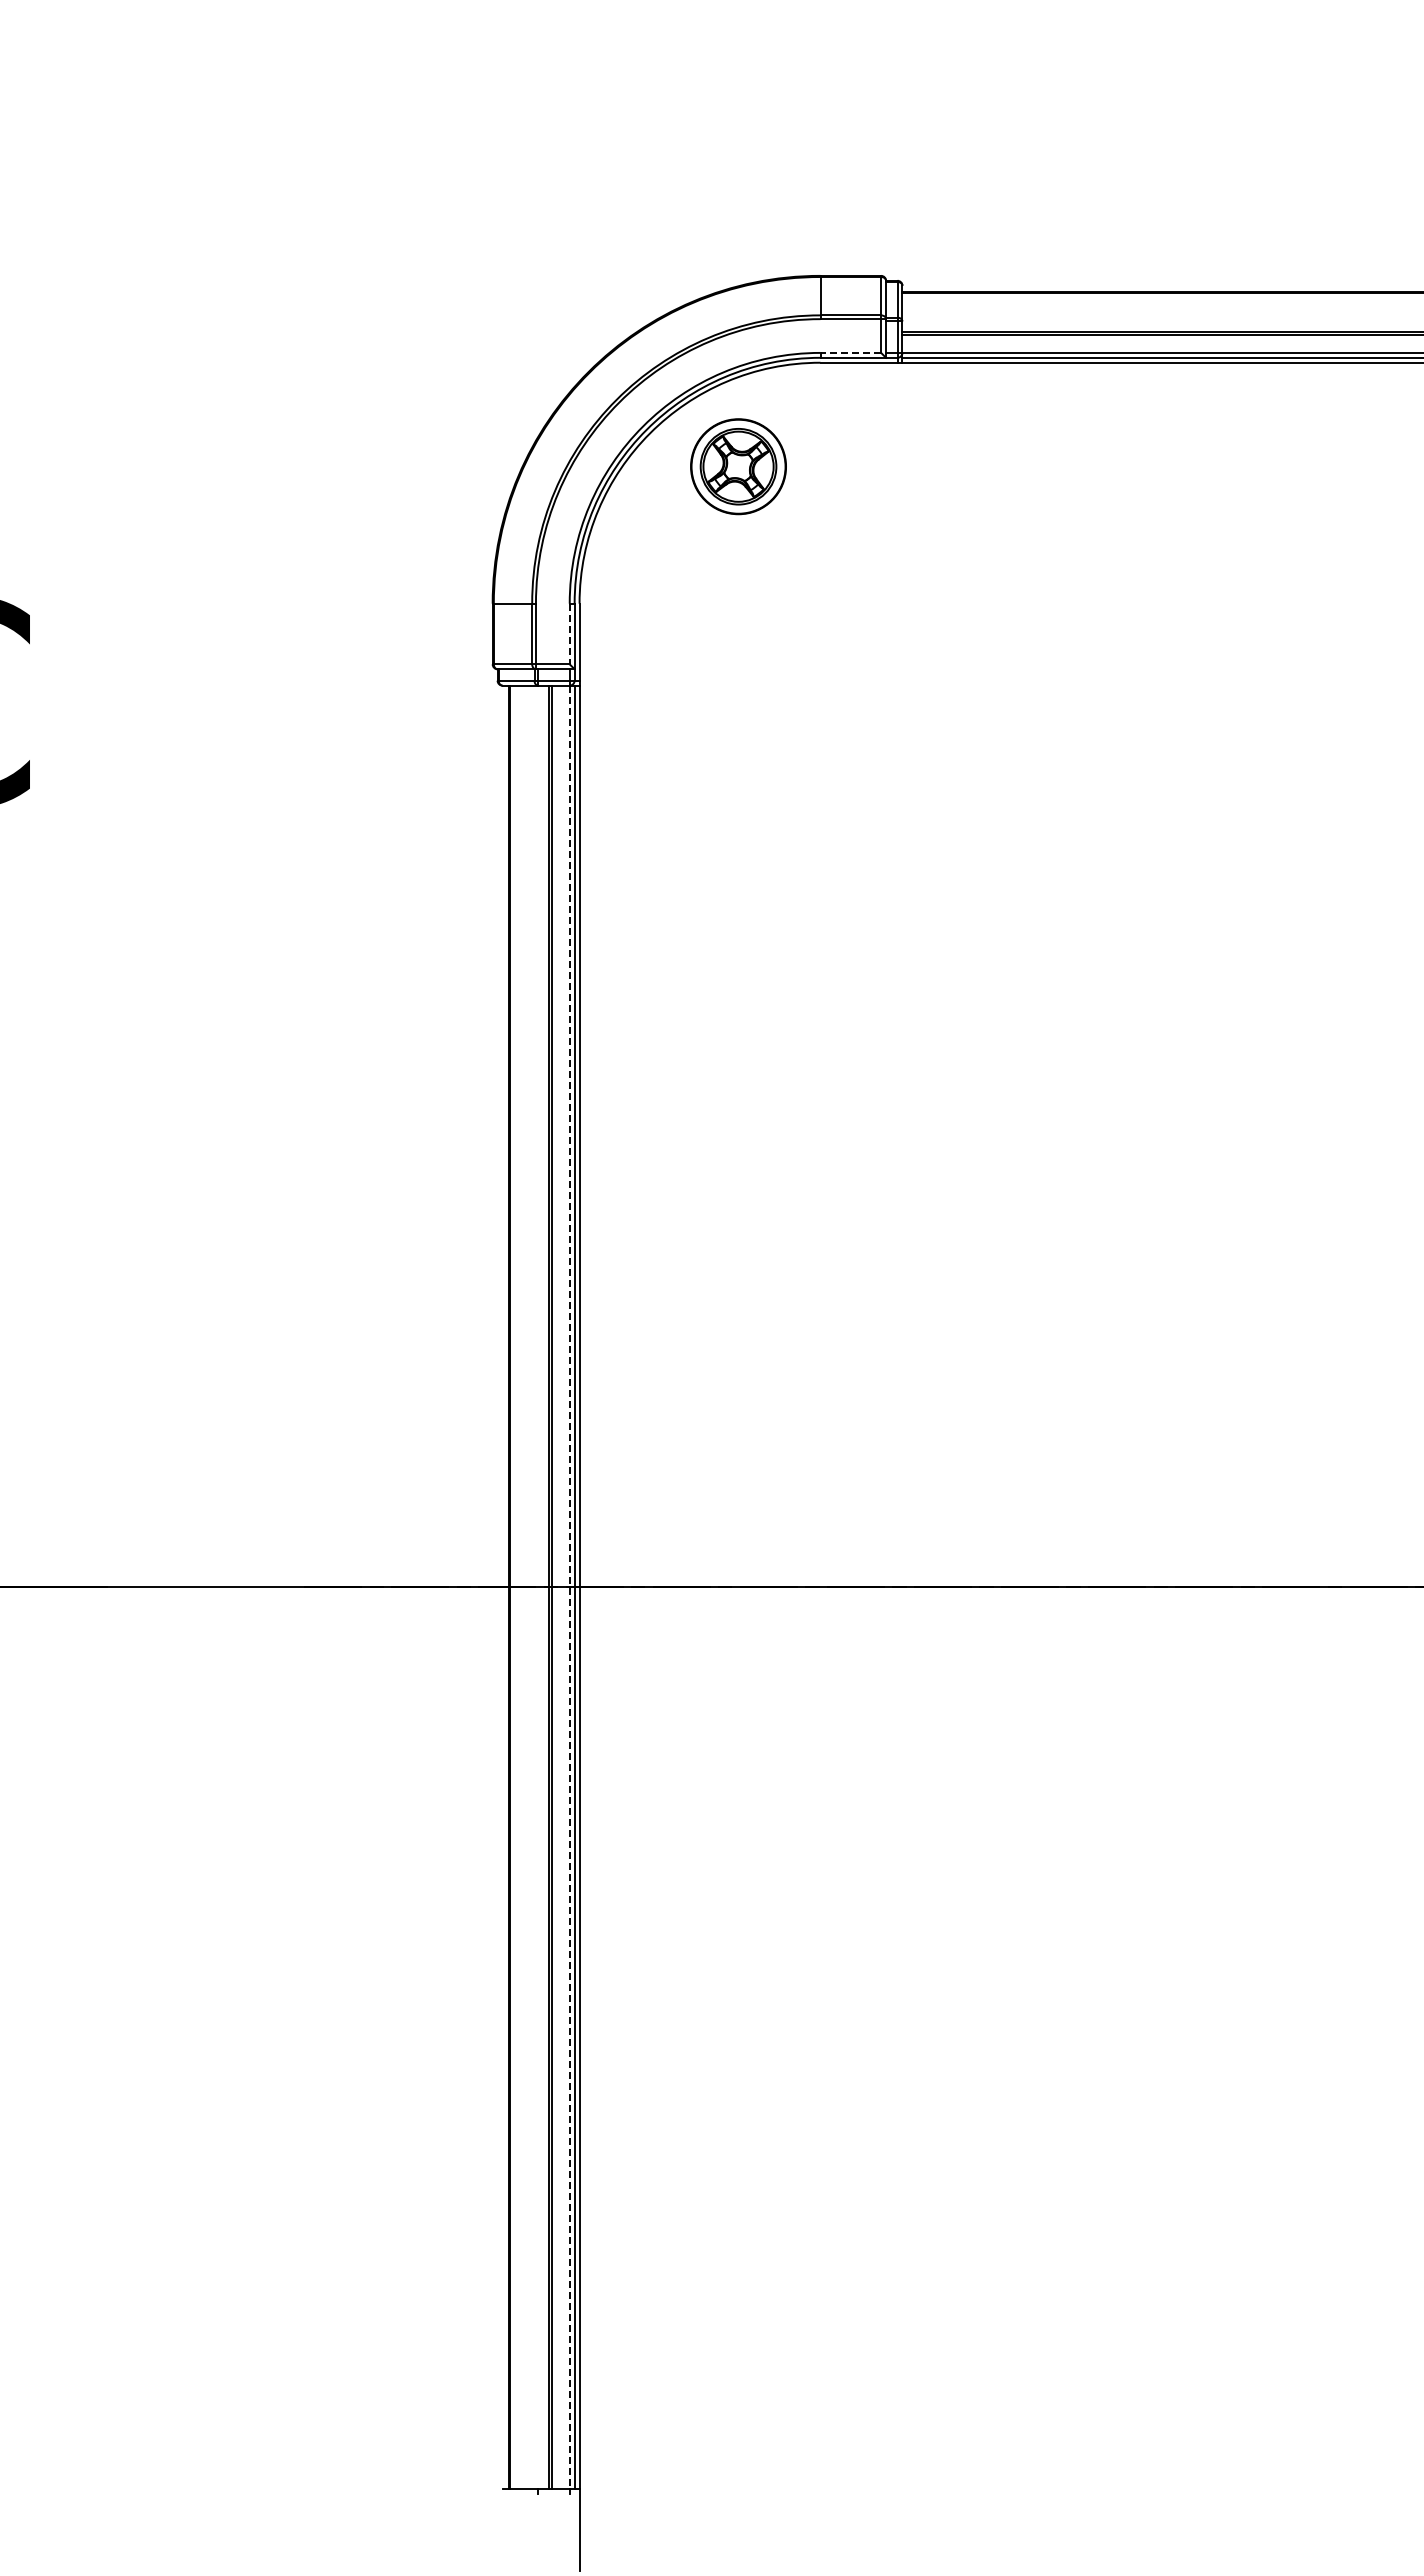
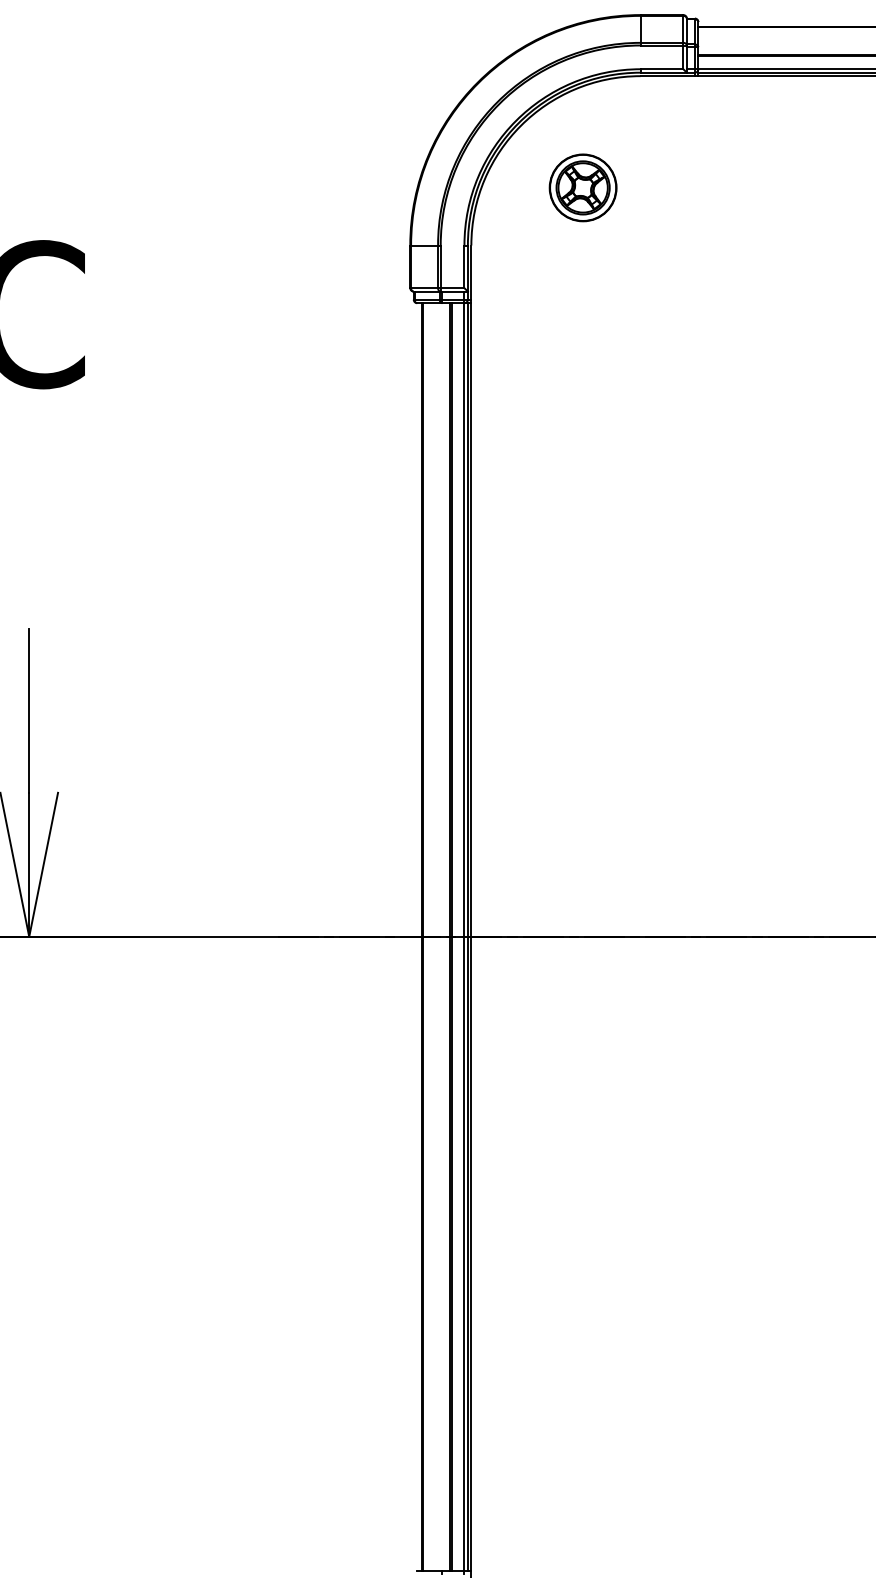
line: (850, 352) -> (661, 68), dashed -> solid
part: (738, 466) -> (583, 187), moved
line: (569, 634) -> (464, 267), dashed -> solid
line: (569, 1587) -> (464, 937), dashed -> solid

